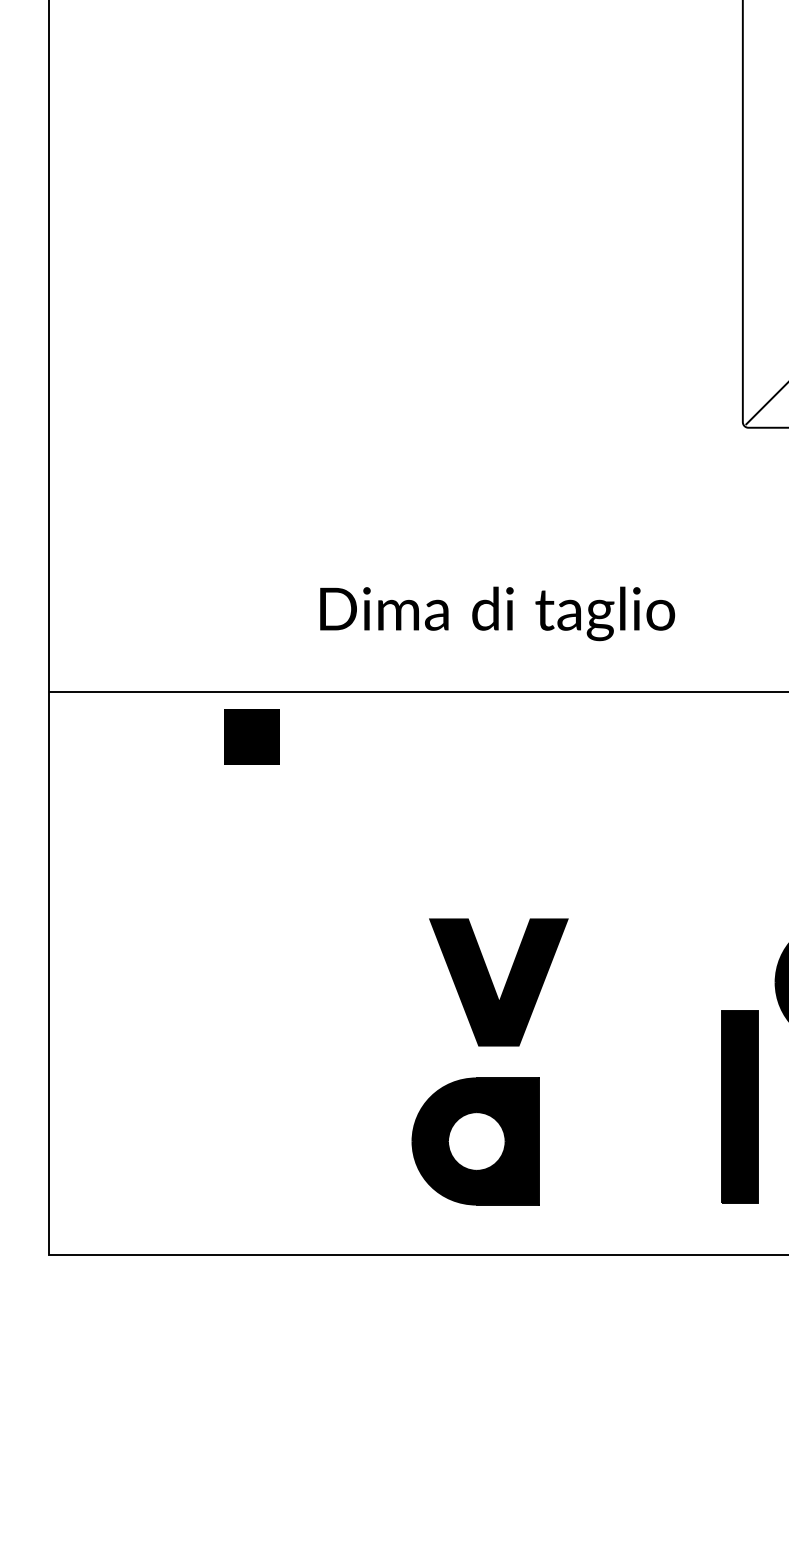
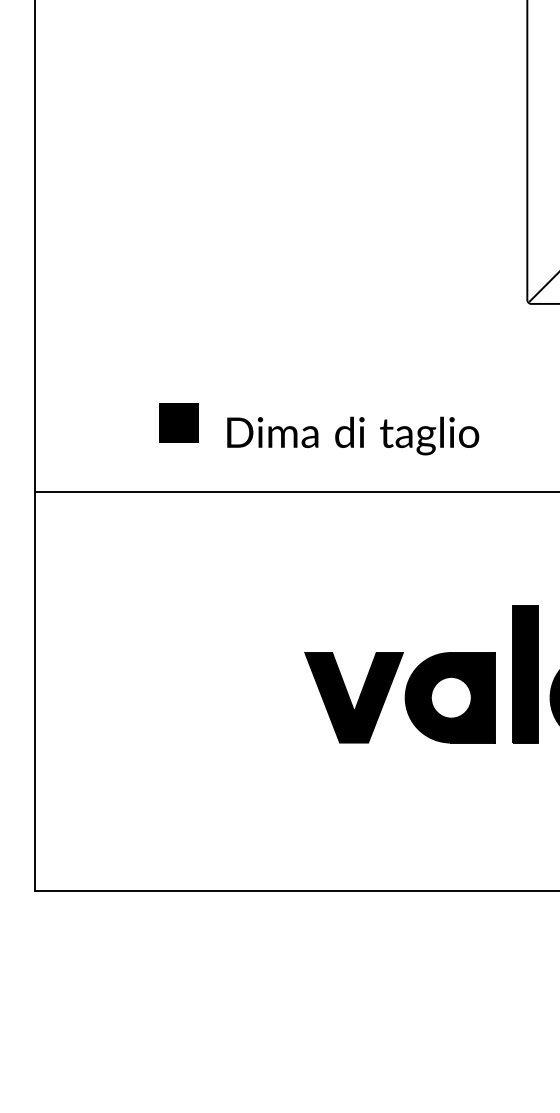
part: (251, 736) -> (178, 422), moved
part: (739, 1106) -> (524, 674), moved
part: (475, 1141) -> (450, 697), moved

